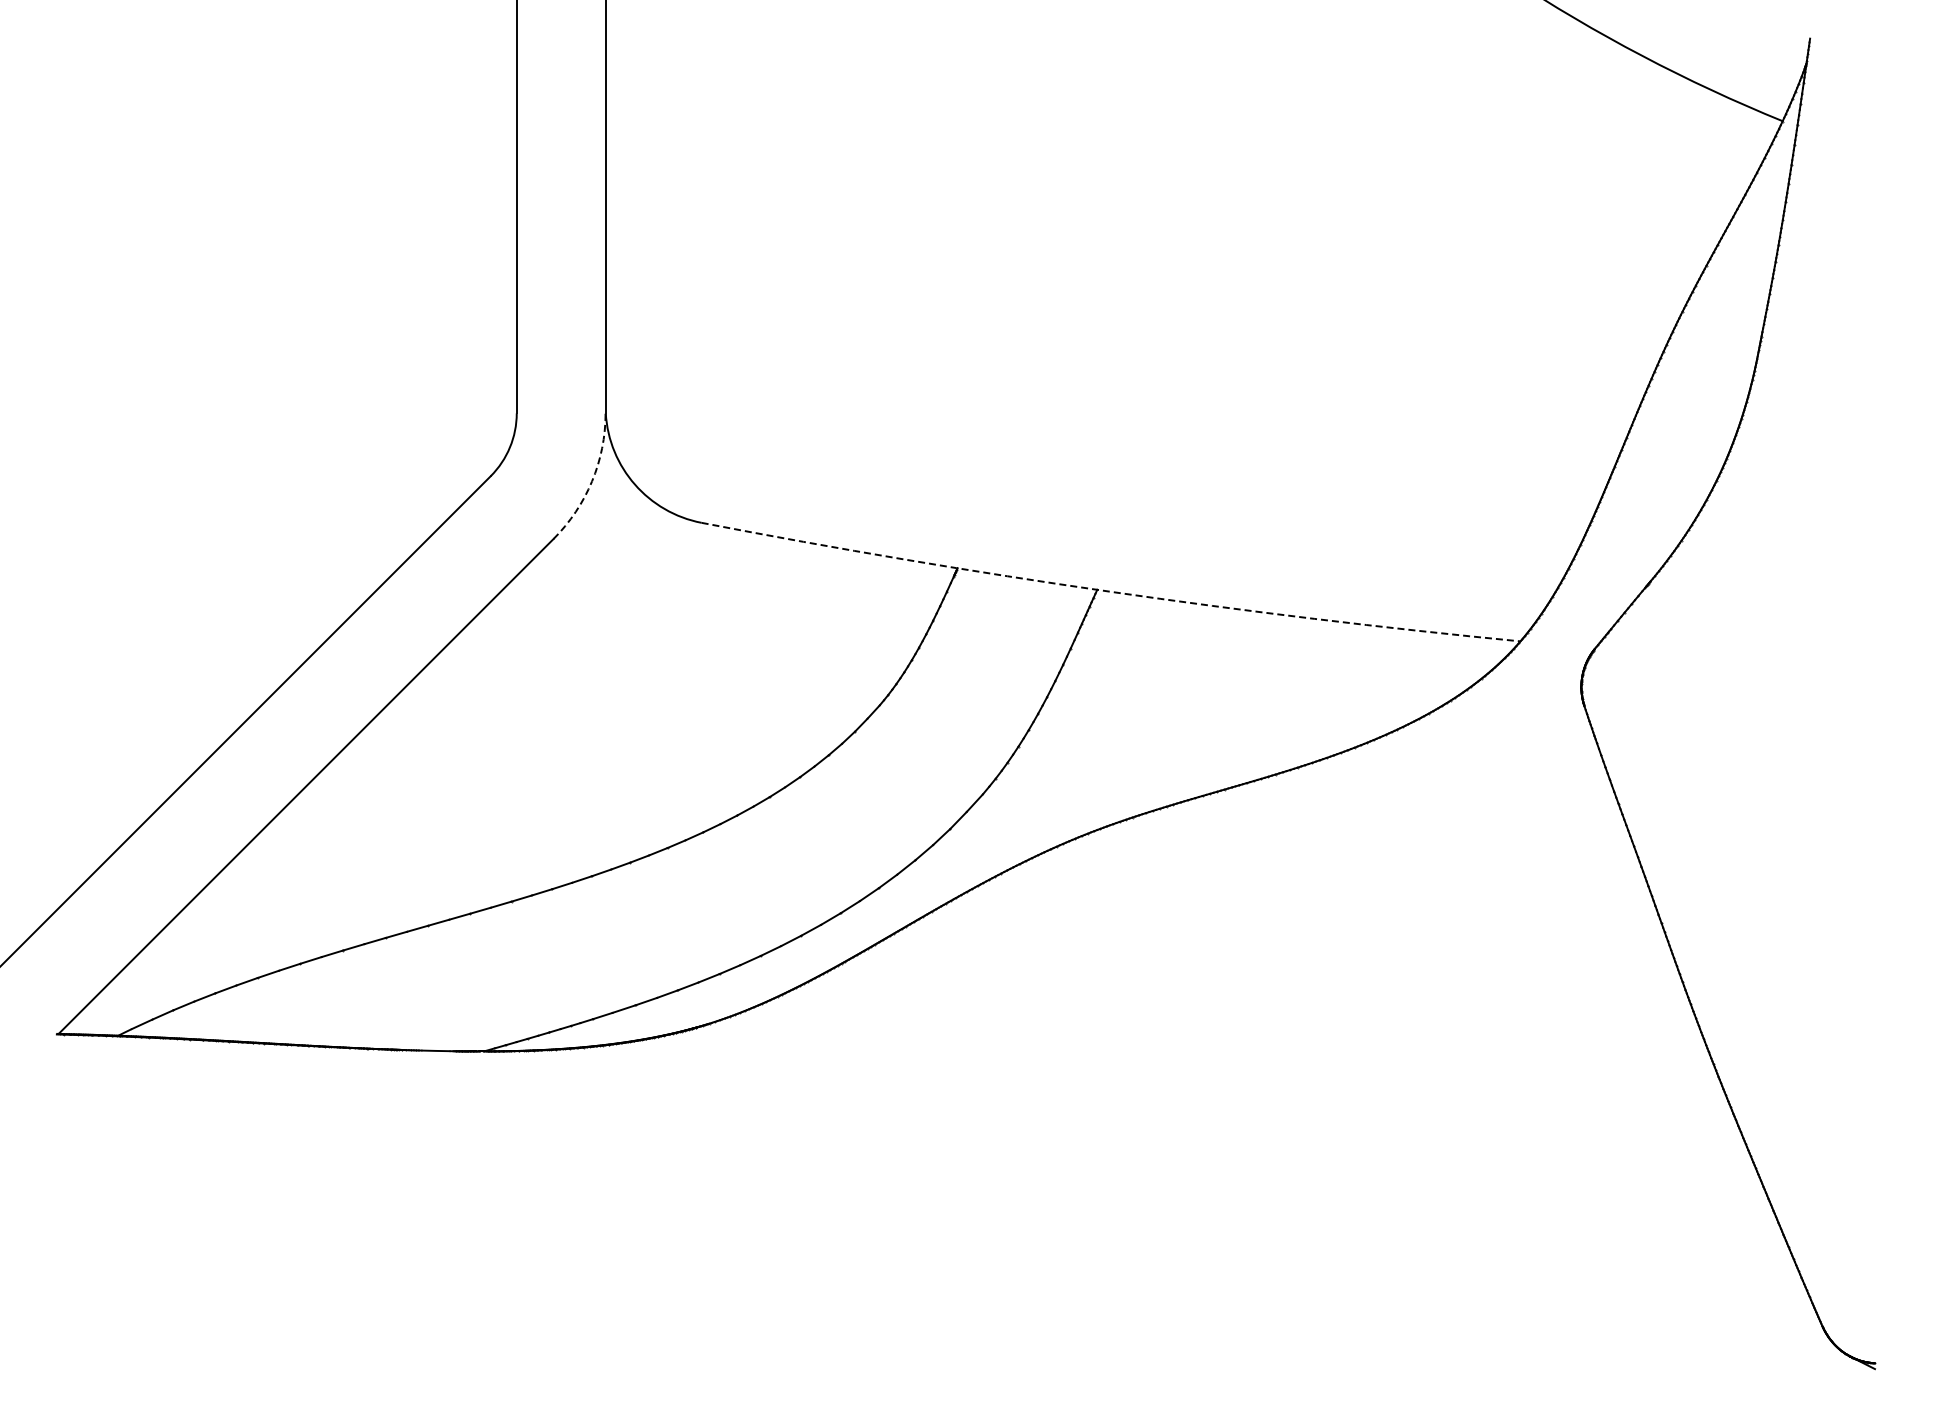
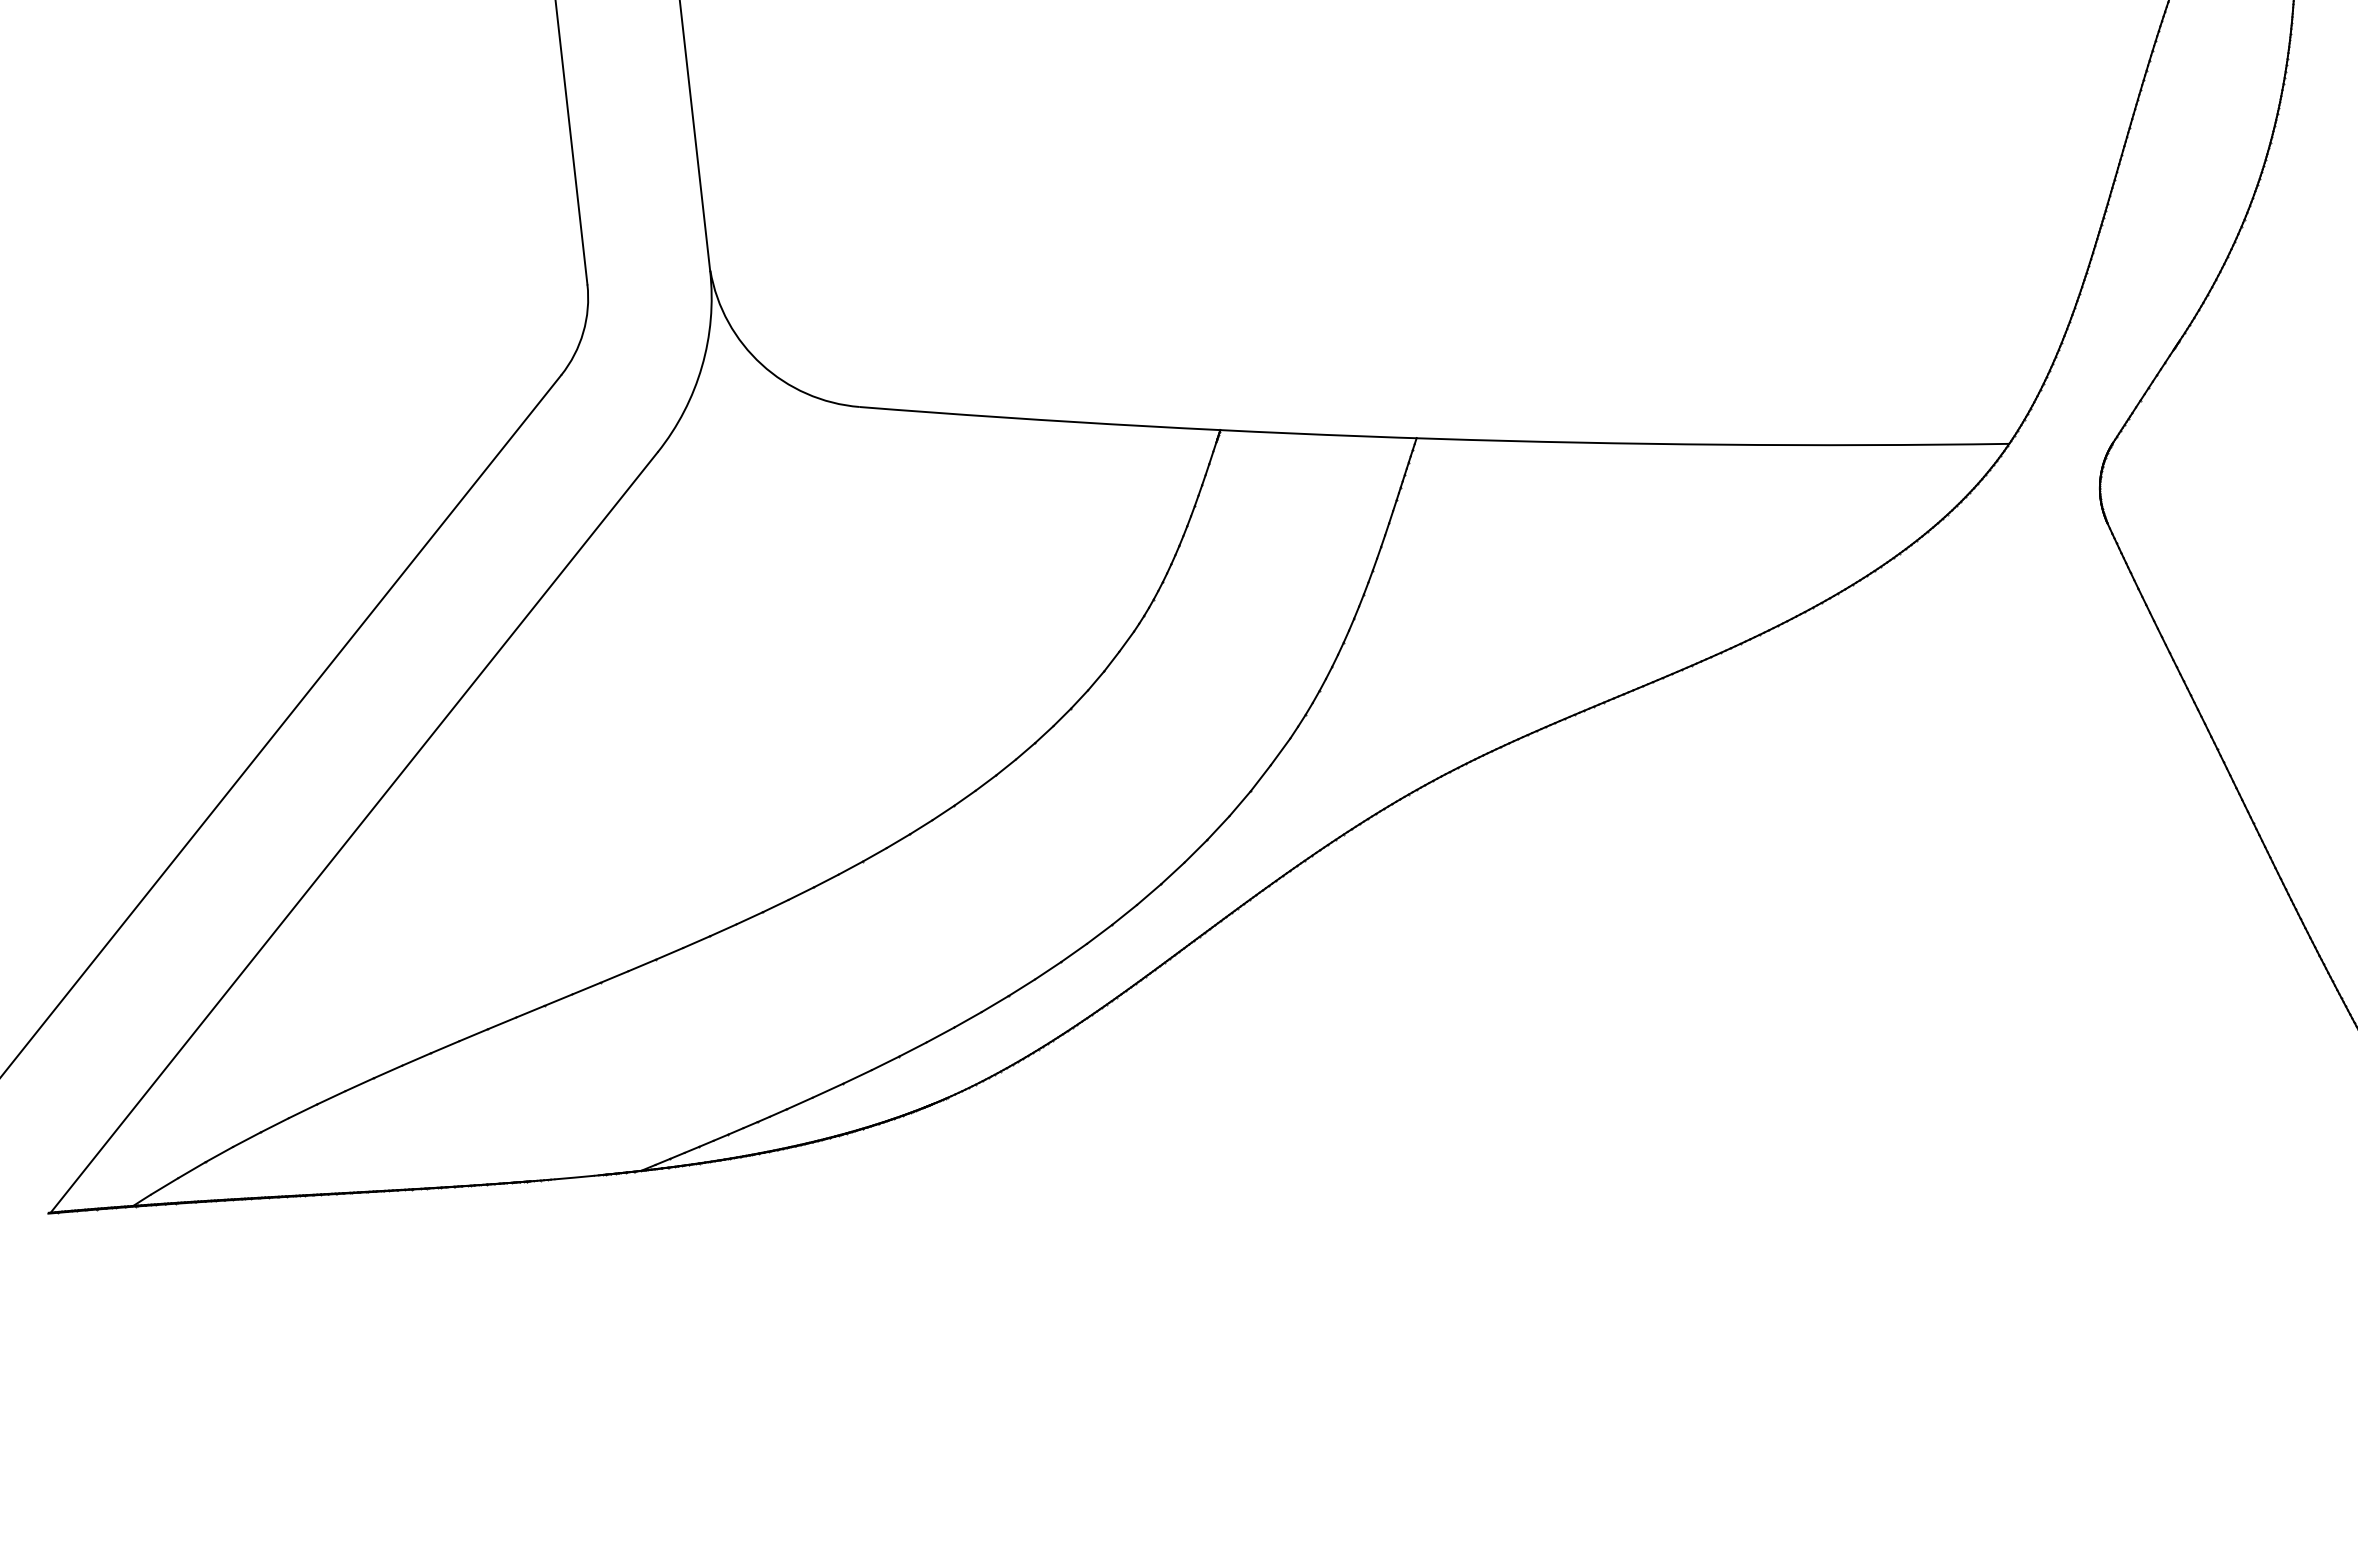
arc: (592, 481) -> (702, 366), dashed -> solid
arc: (1109, 591) -> (1433, 438), dashed -> solid

